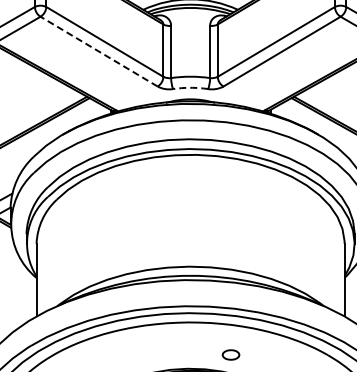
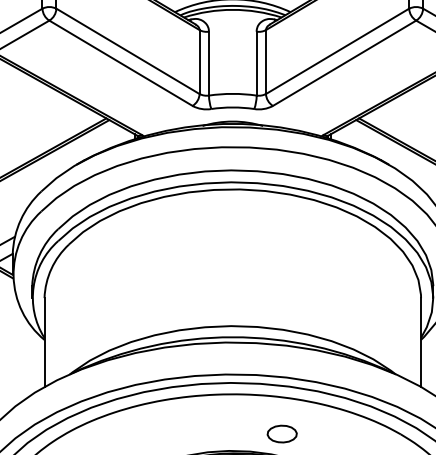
line: (98, 51) -> (120, 63), dashed -> solid
arc: (190, 87) -> (232, 107), dashed -> solid
part: (230, 354) -> (281, 433), size x1.43

